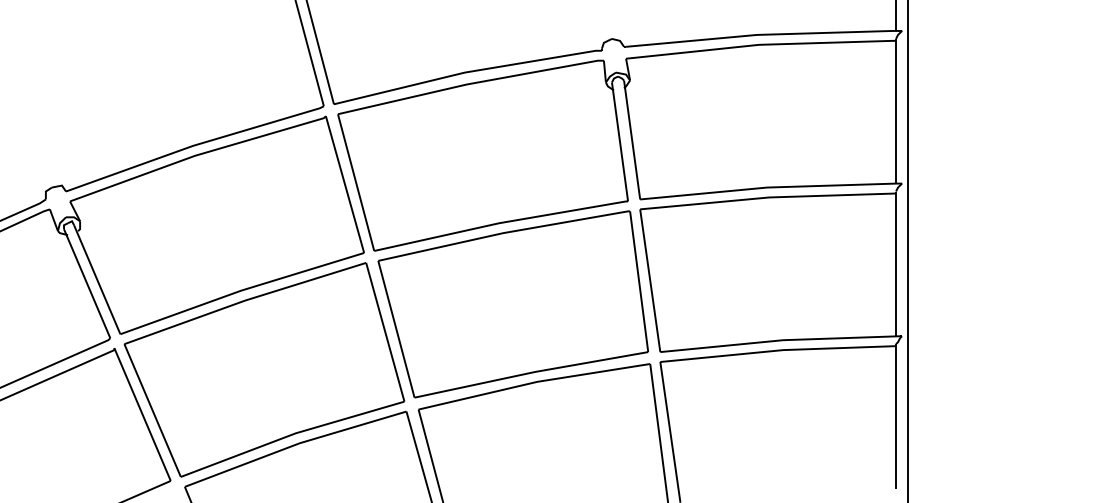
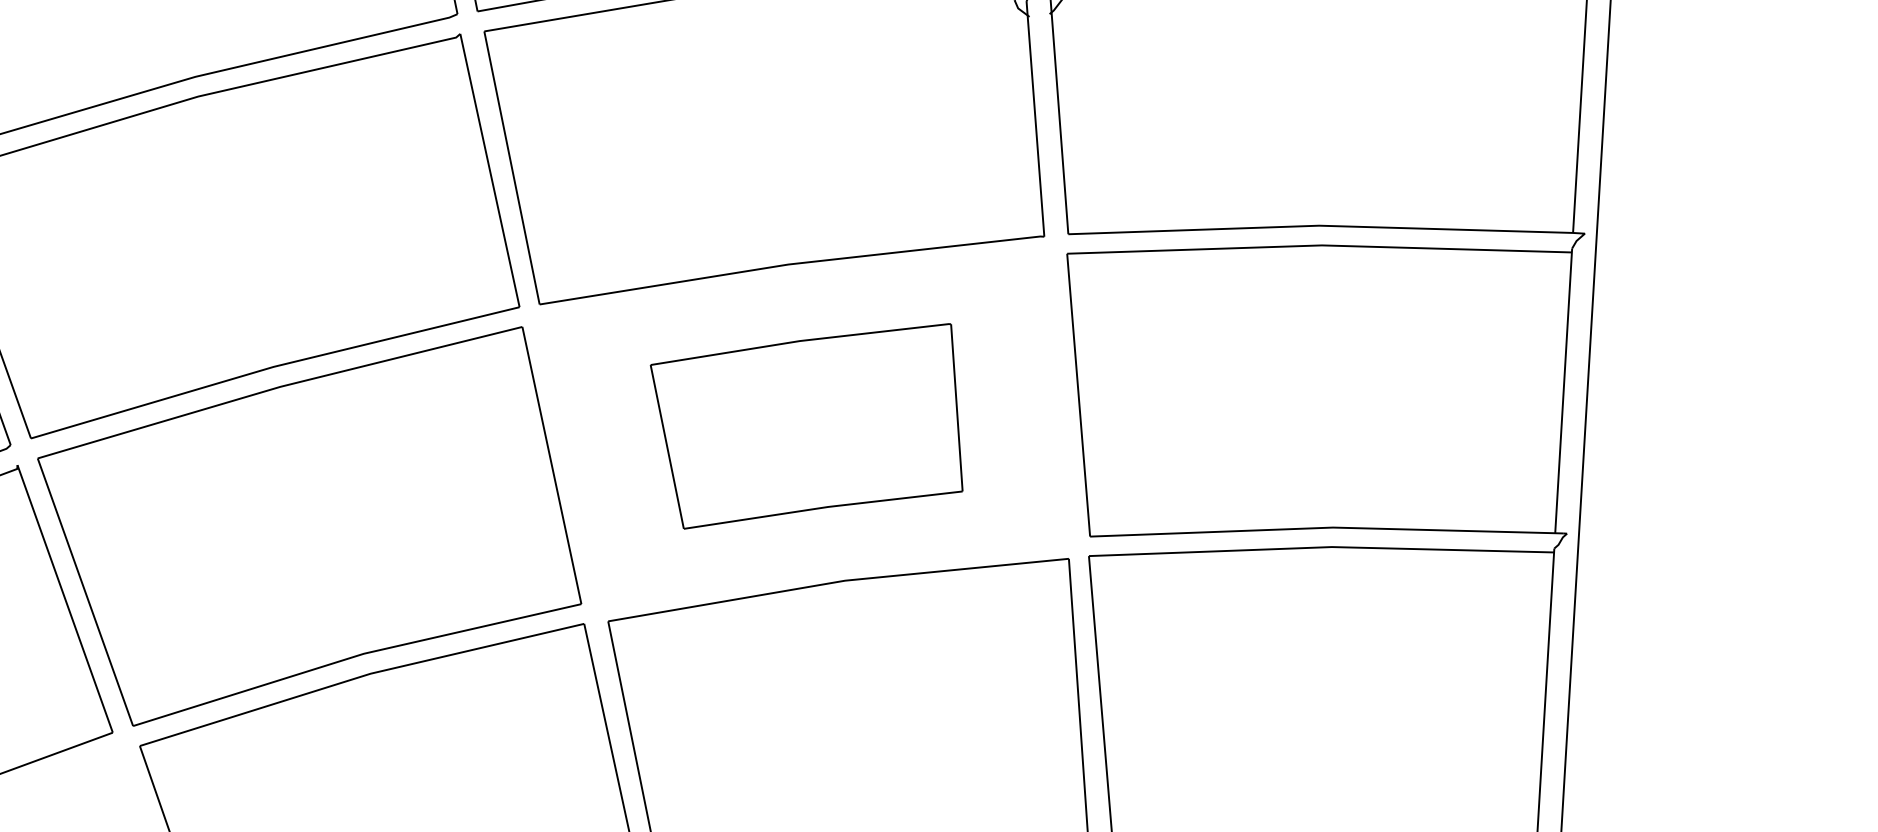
part: (513, 304) -> (807, 425), size x0.6

